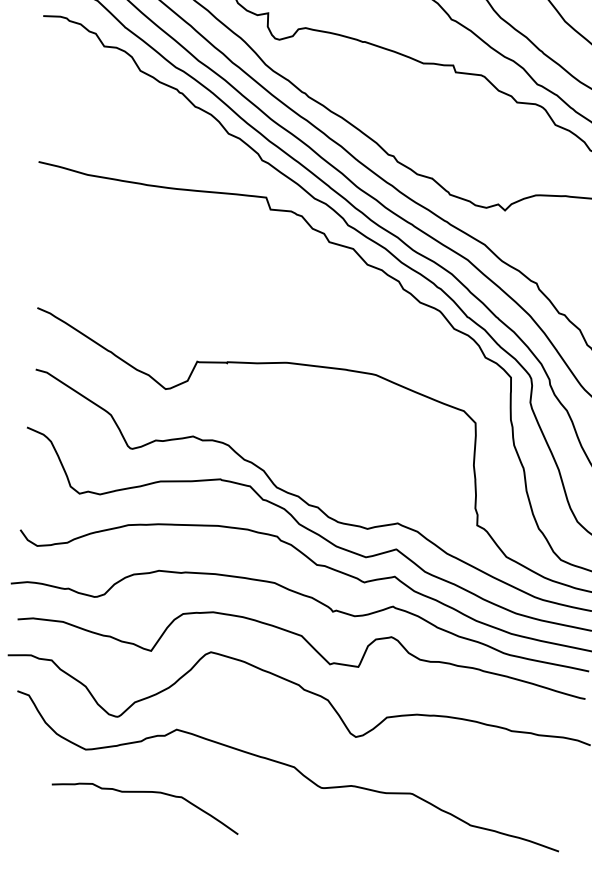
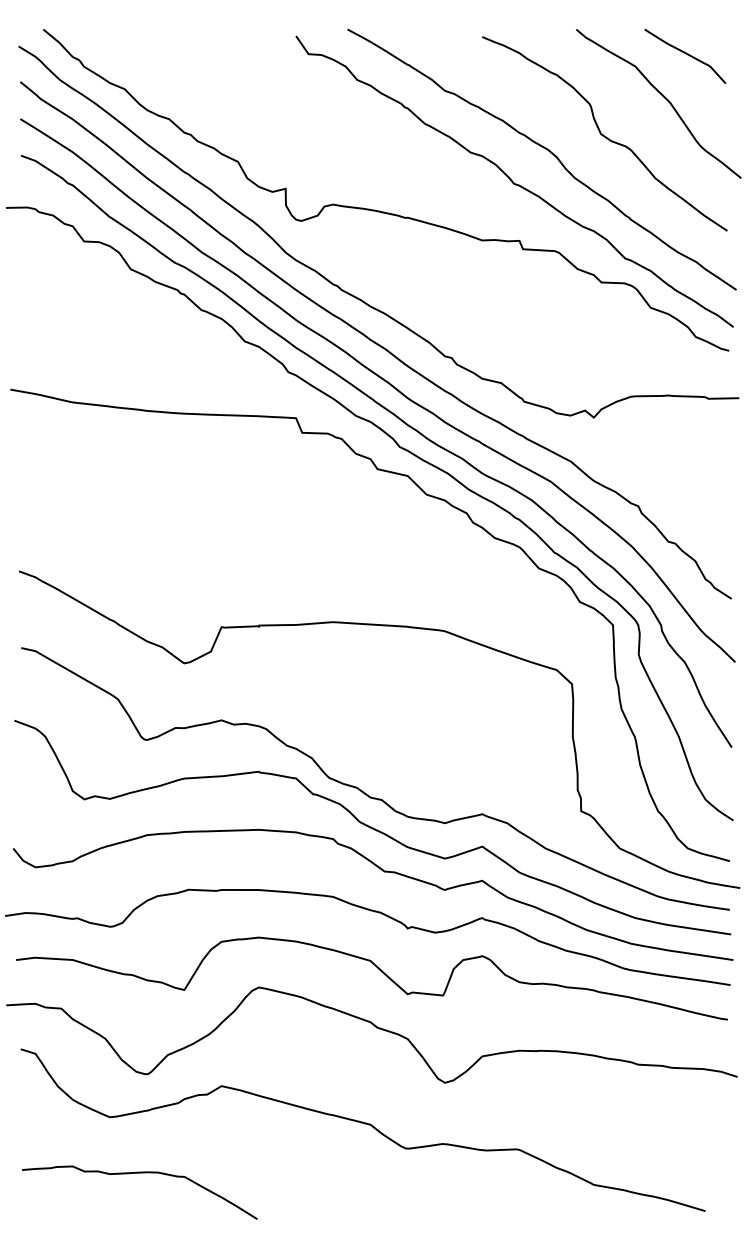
curve: (145, 792) -> (139, 1173), moved

